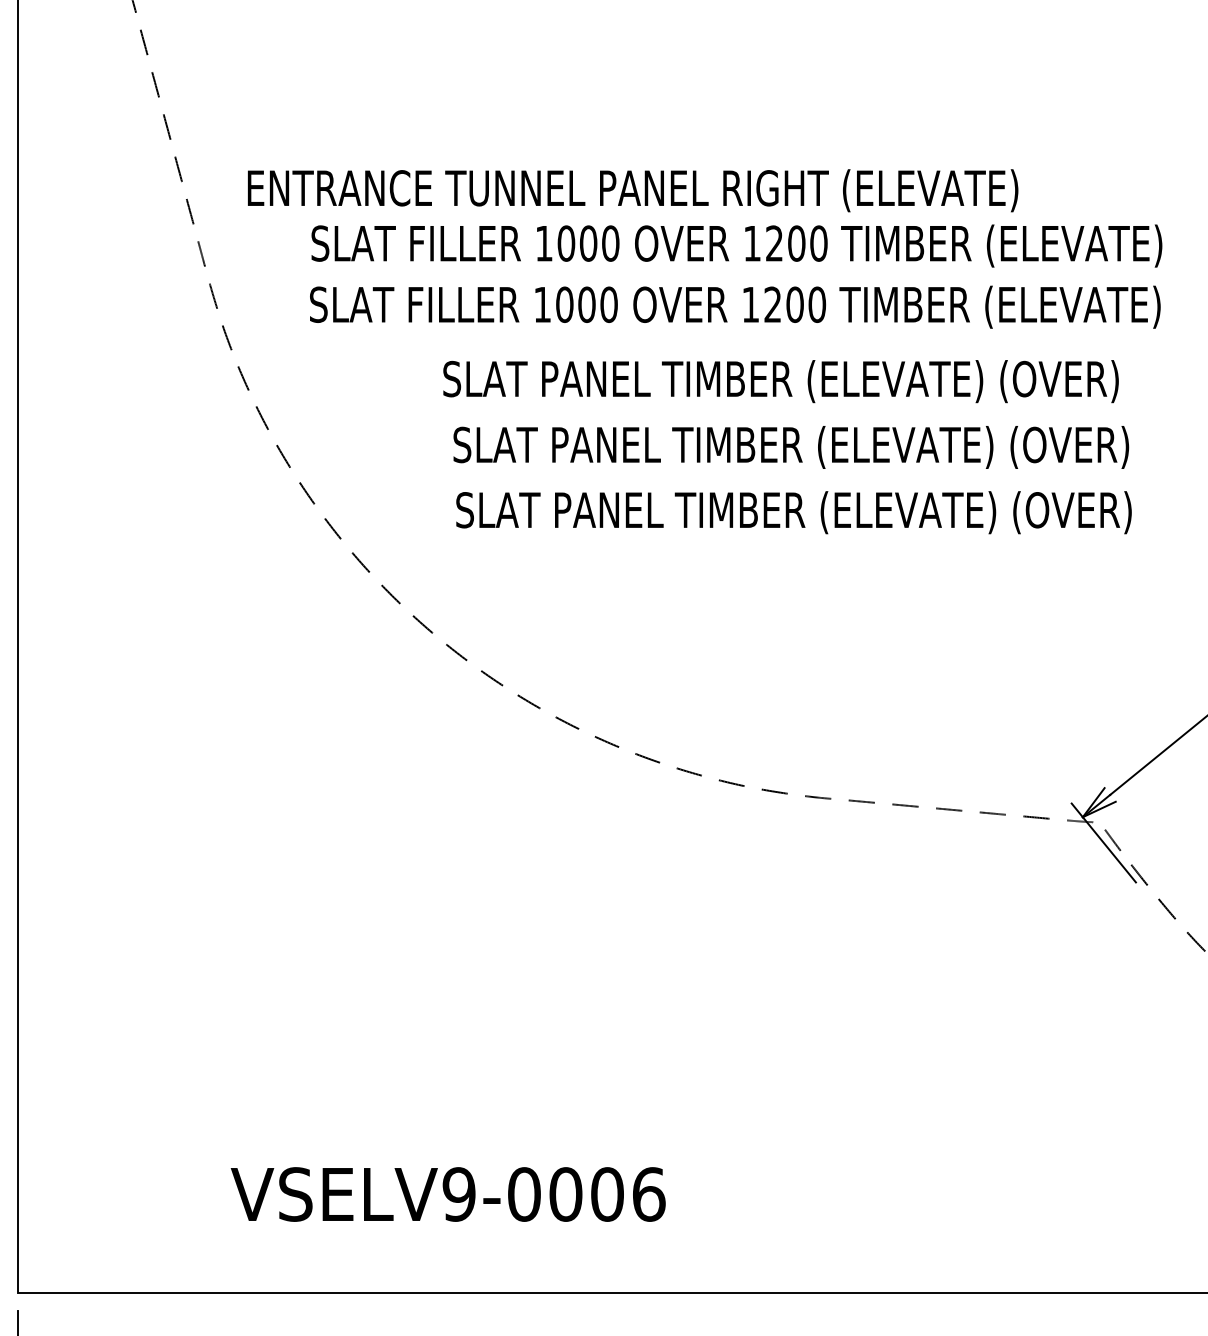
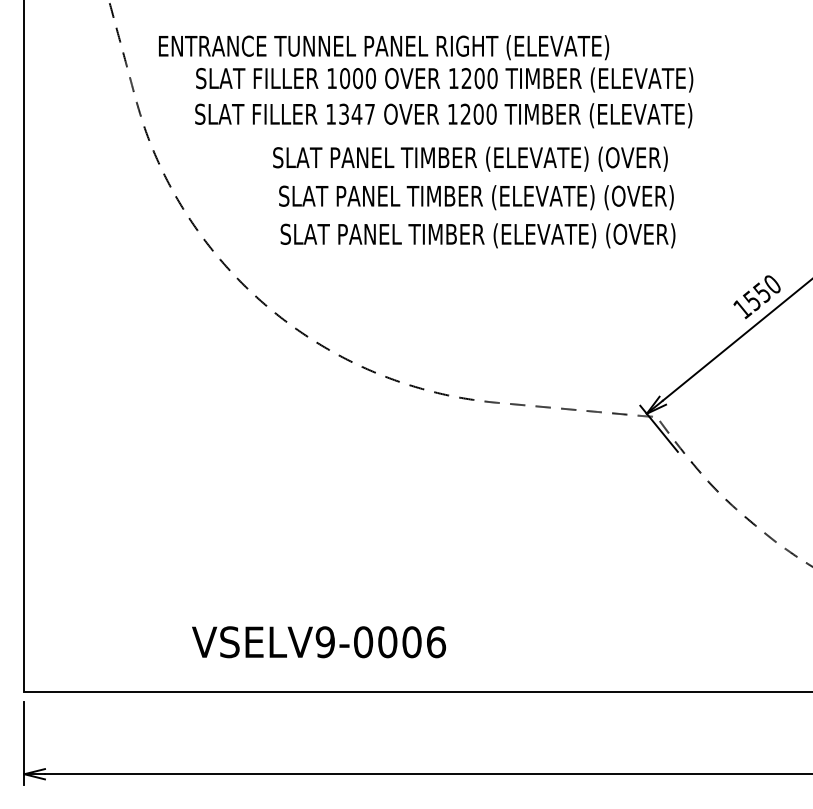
text: (587, 303) -> (357, 113), 1000 -> 1347
text: (449, 1194) -> (319, 642), moved

